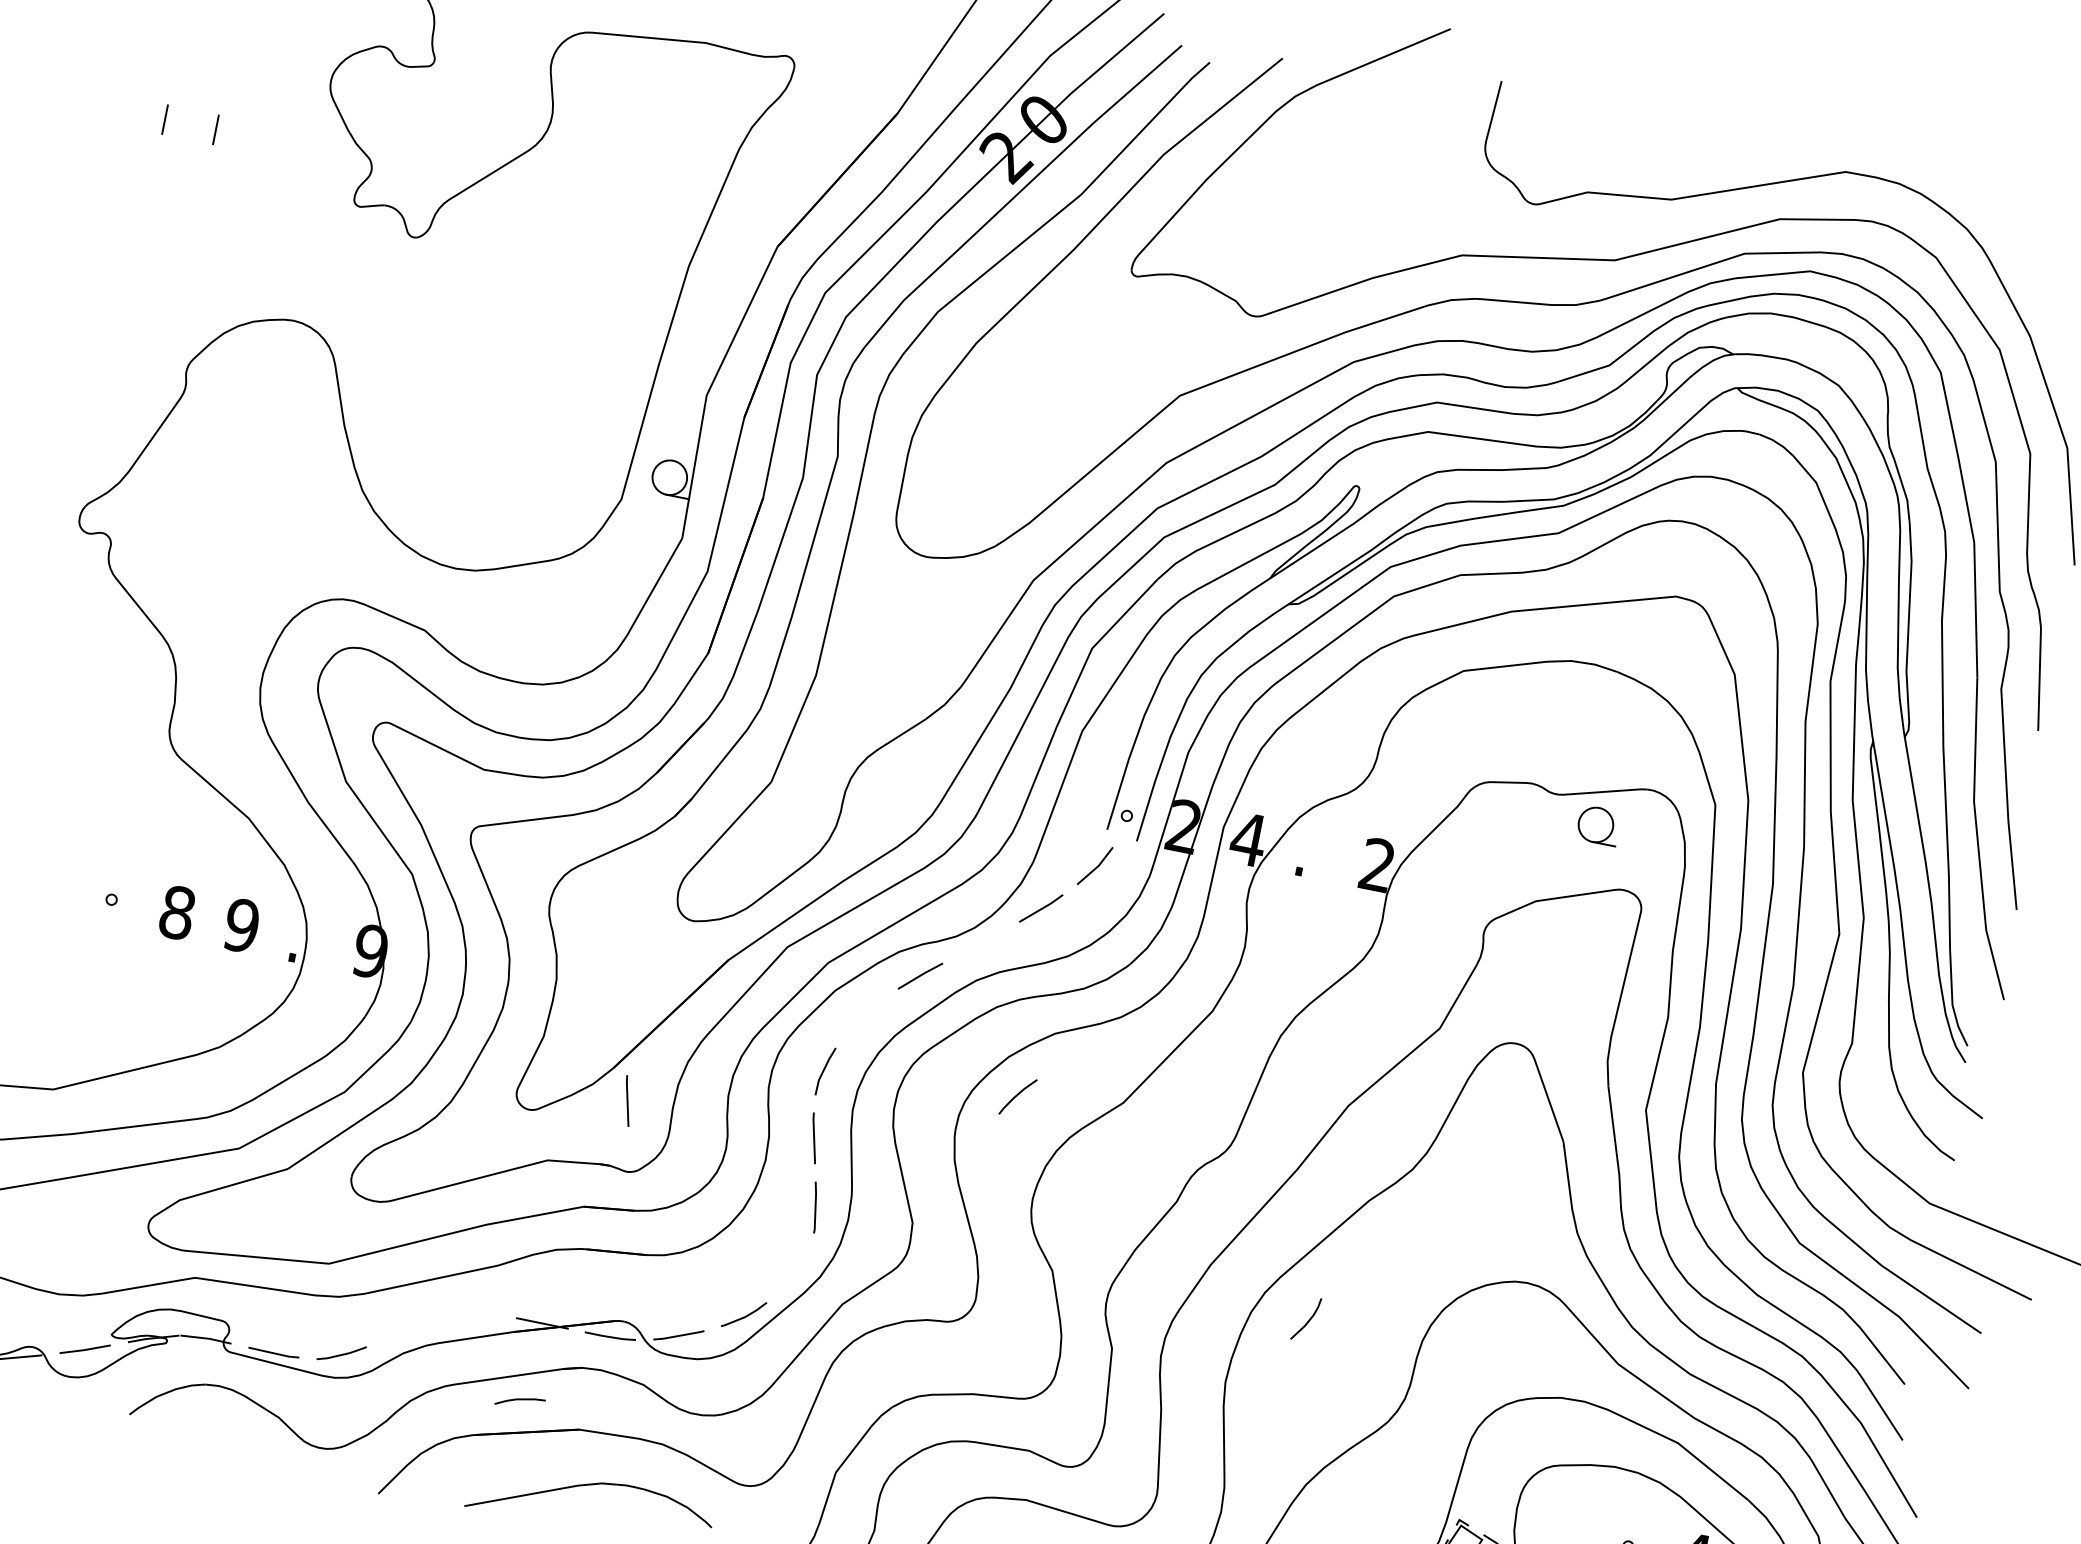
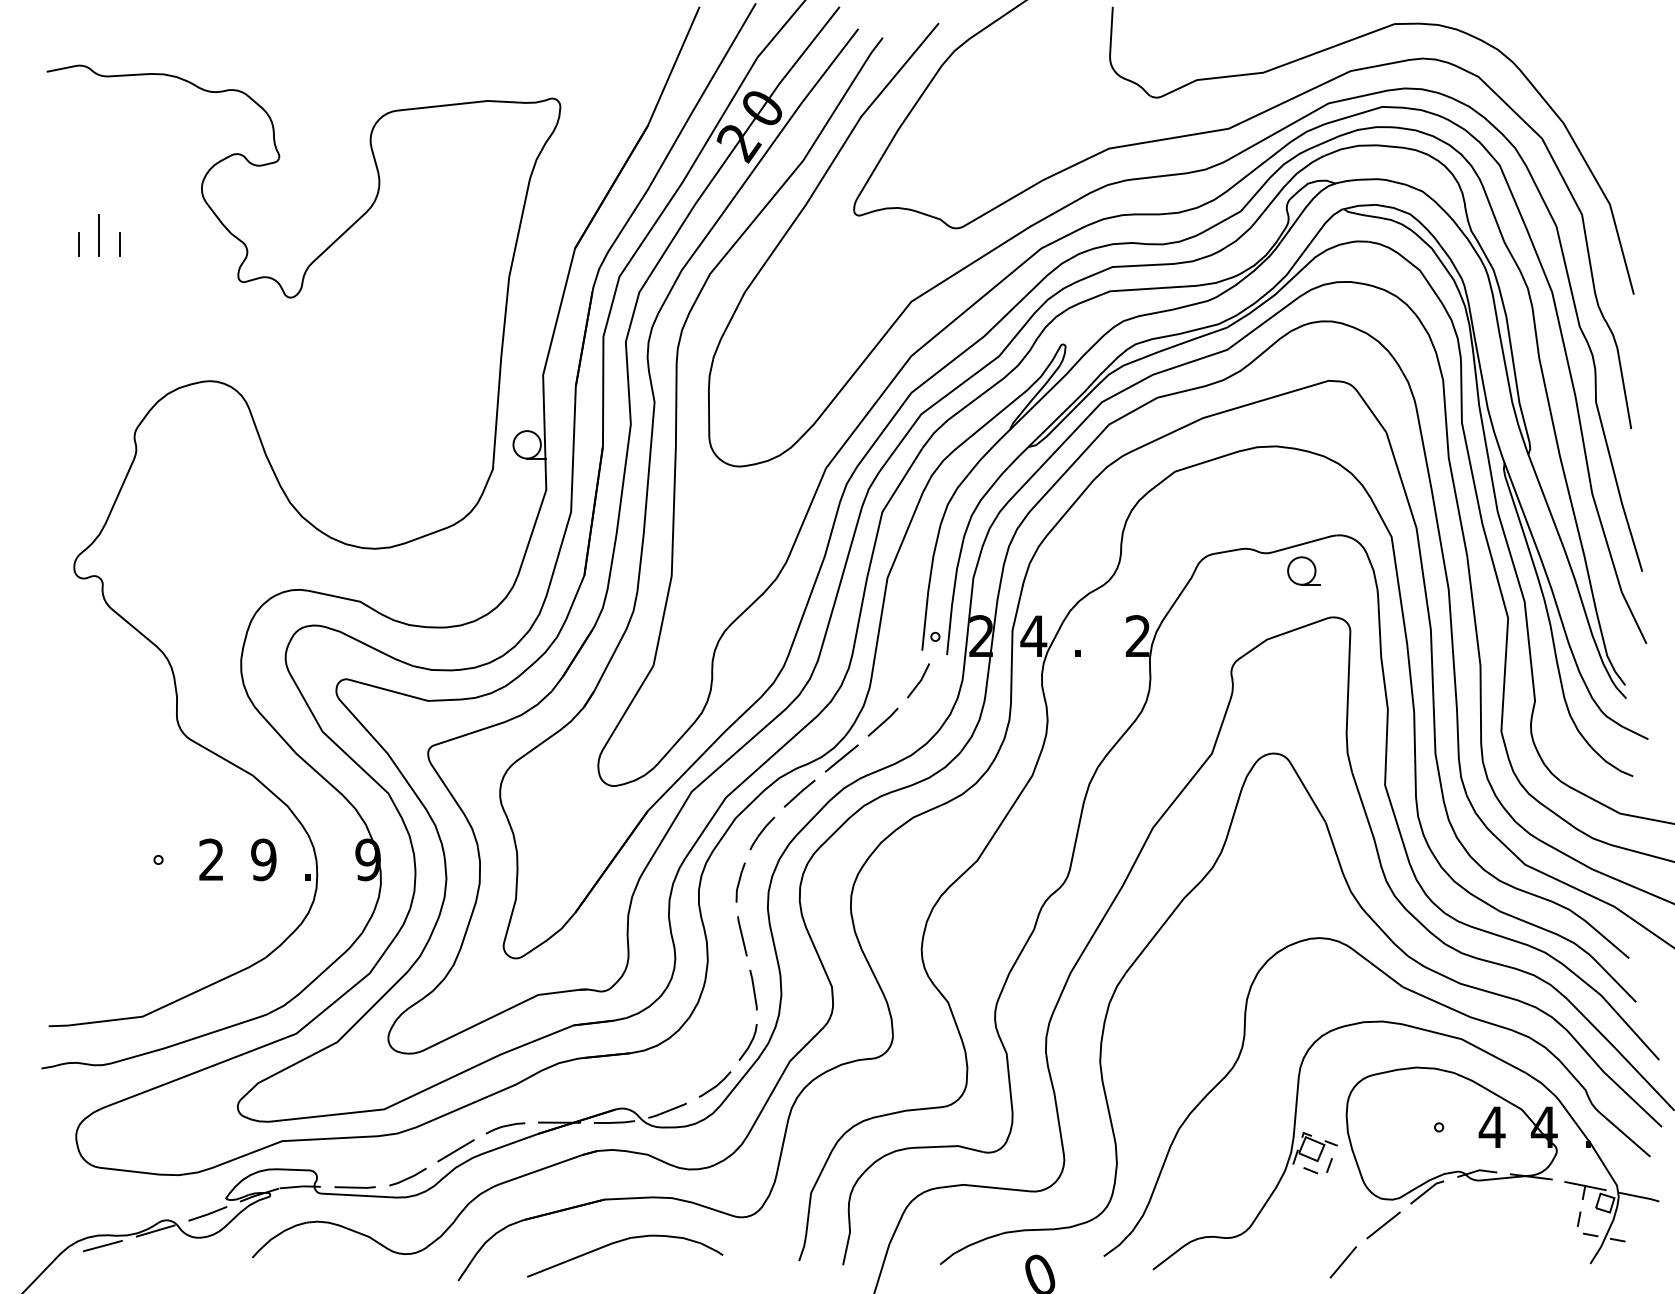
line: (192, 113) -> (99, 235), added
text: (177, 912) -> (211, 859), 8 -> 2
line: (980, 943) -> (841, 758), added
line: (1018, 1095) -> (762, 832), moved
line: (627, 1101) -> (591, 936), removed
curve: (1307, 1320) -> (749, 1043), moved
line: (406, 1332) -> (455, 1150), added
line: (519, 1400) -> (504, 1127), moved

